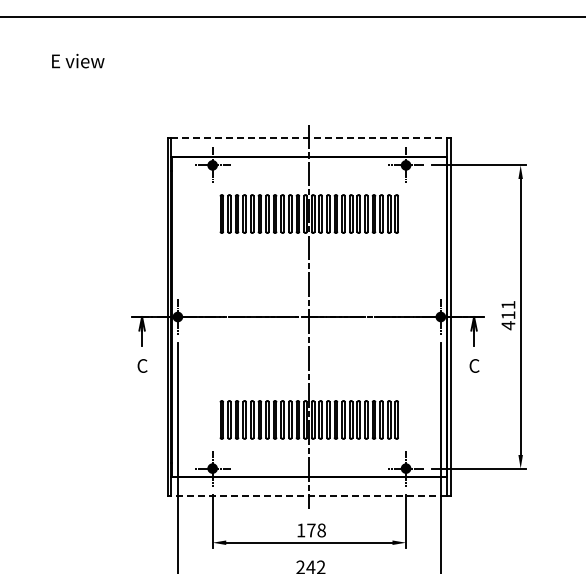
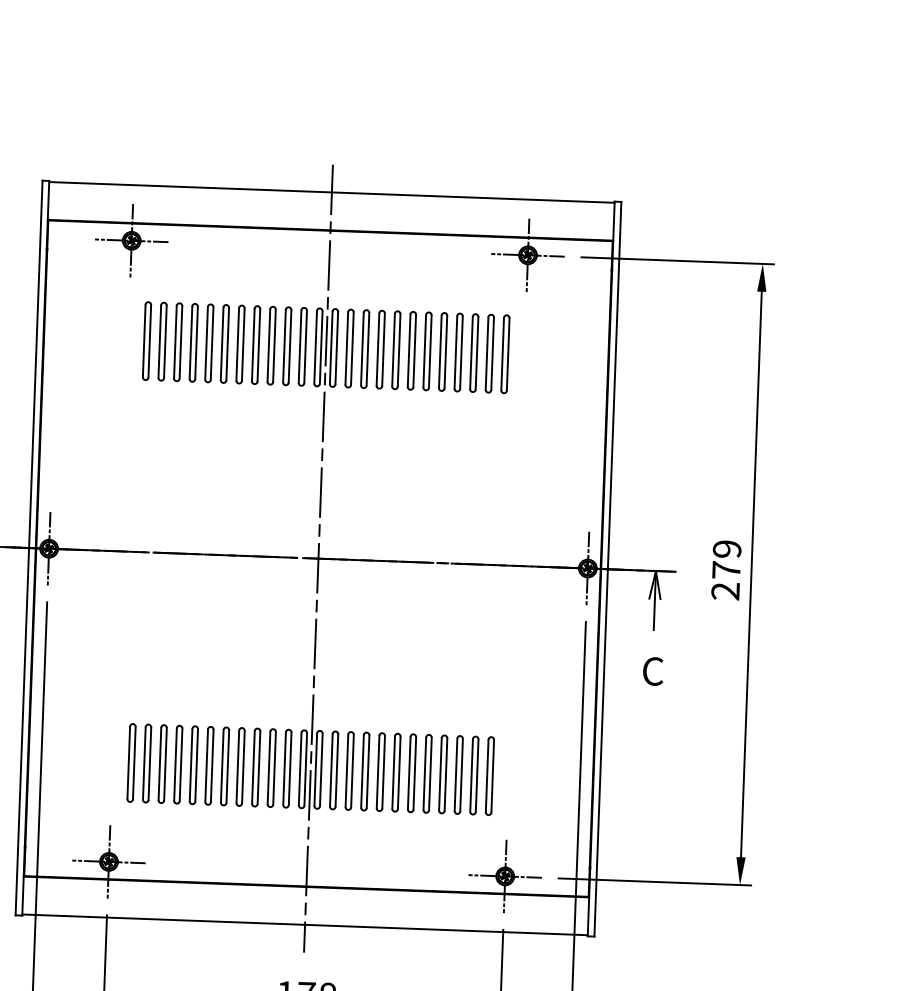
line: (309, 138) -> (332, 192), dashed -> solid
text: (508, 315) -> (726, 570), 411 -> 279
line: (308, 495) -> (303, 924), dashed -> solid

